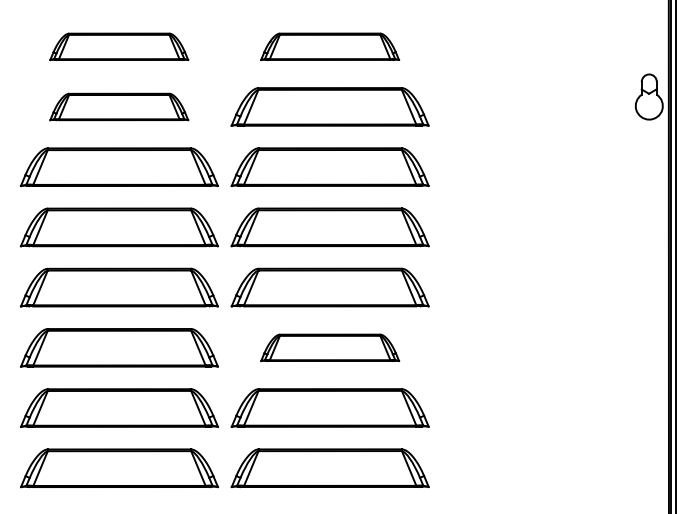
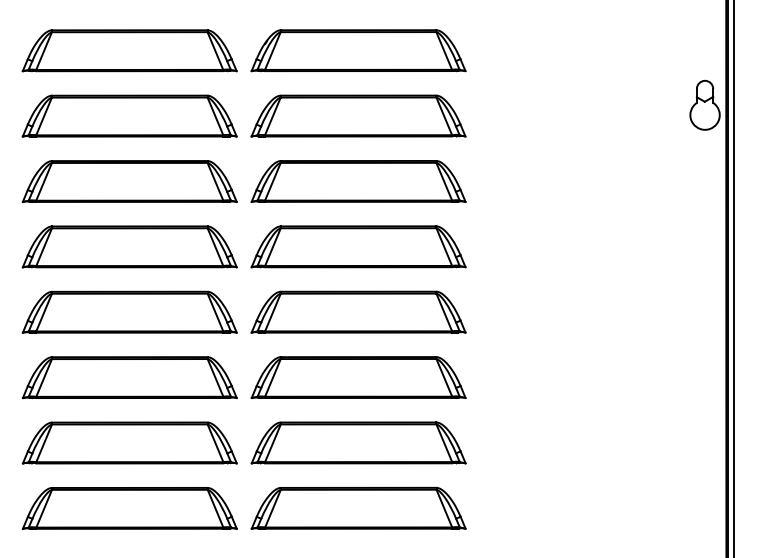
part: (118, 46) -> (128, 50), size x1.43
part: (329, 46) -> (357, 50), size x1.43
part: (118, 106) -> (128, 115), size x1.43
part: (329, 347) -> (357, 377), size x1.43

